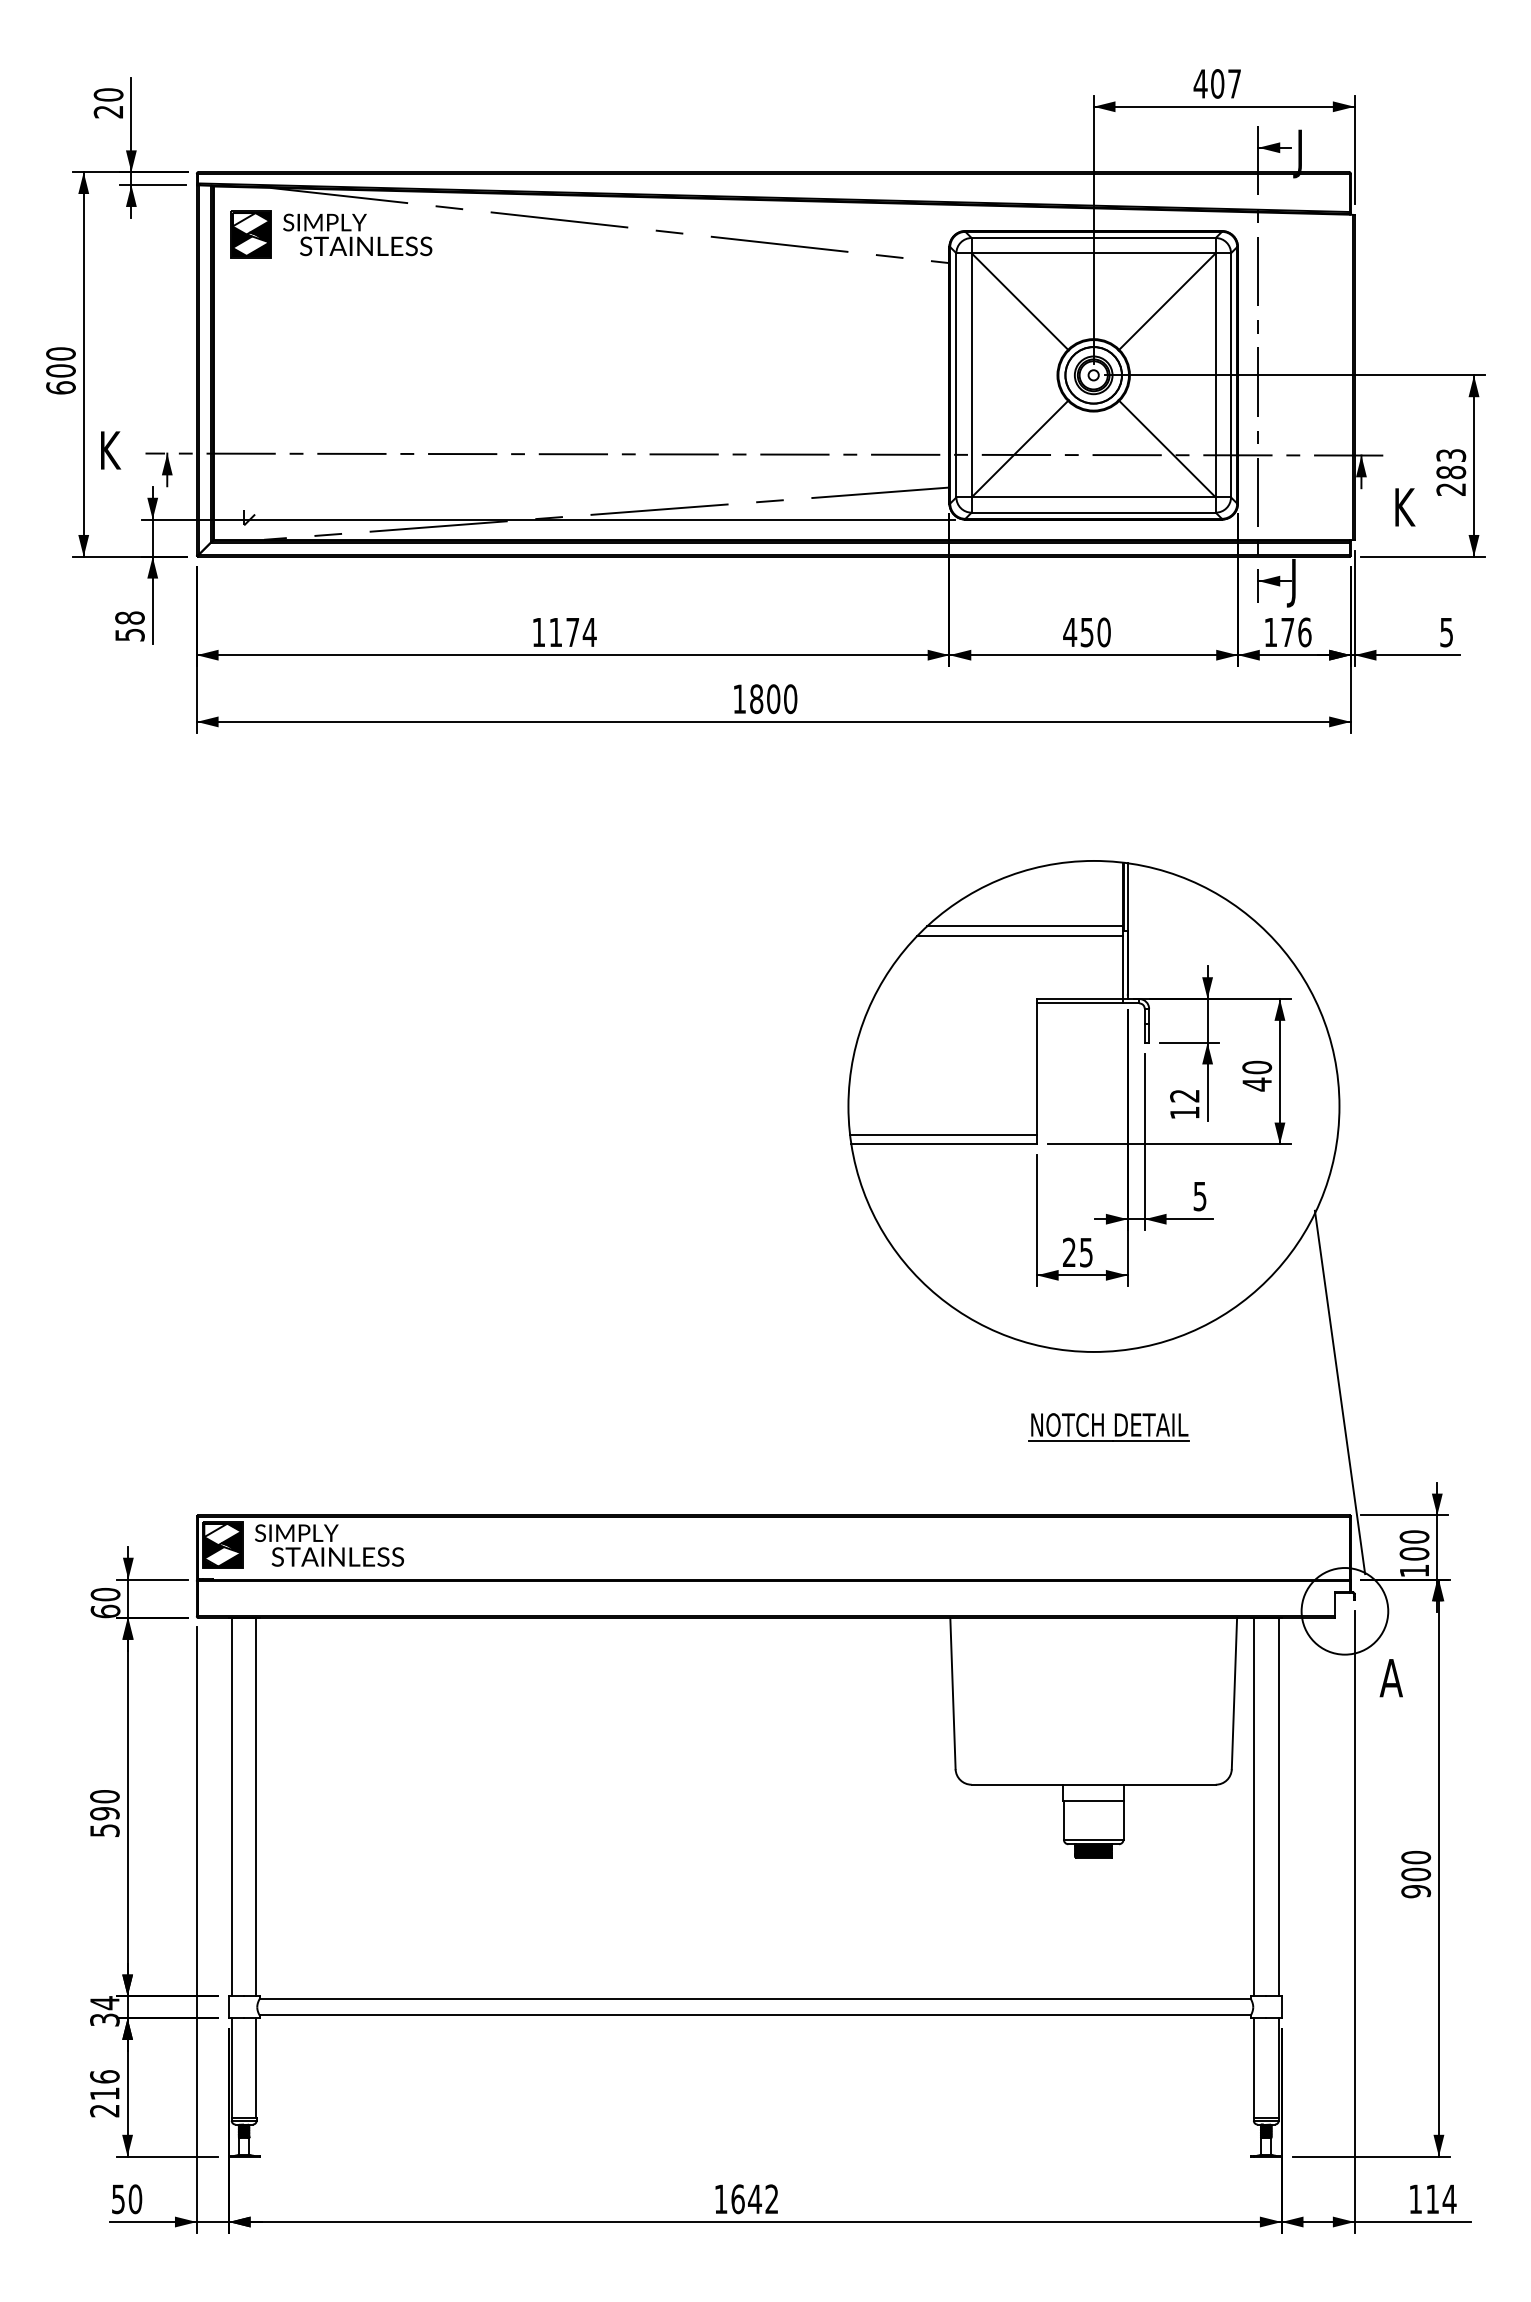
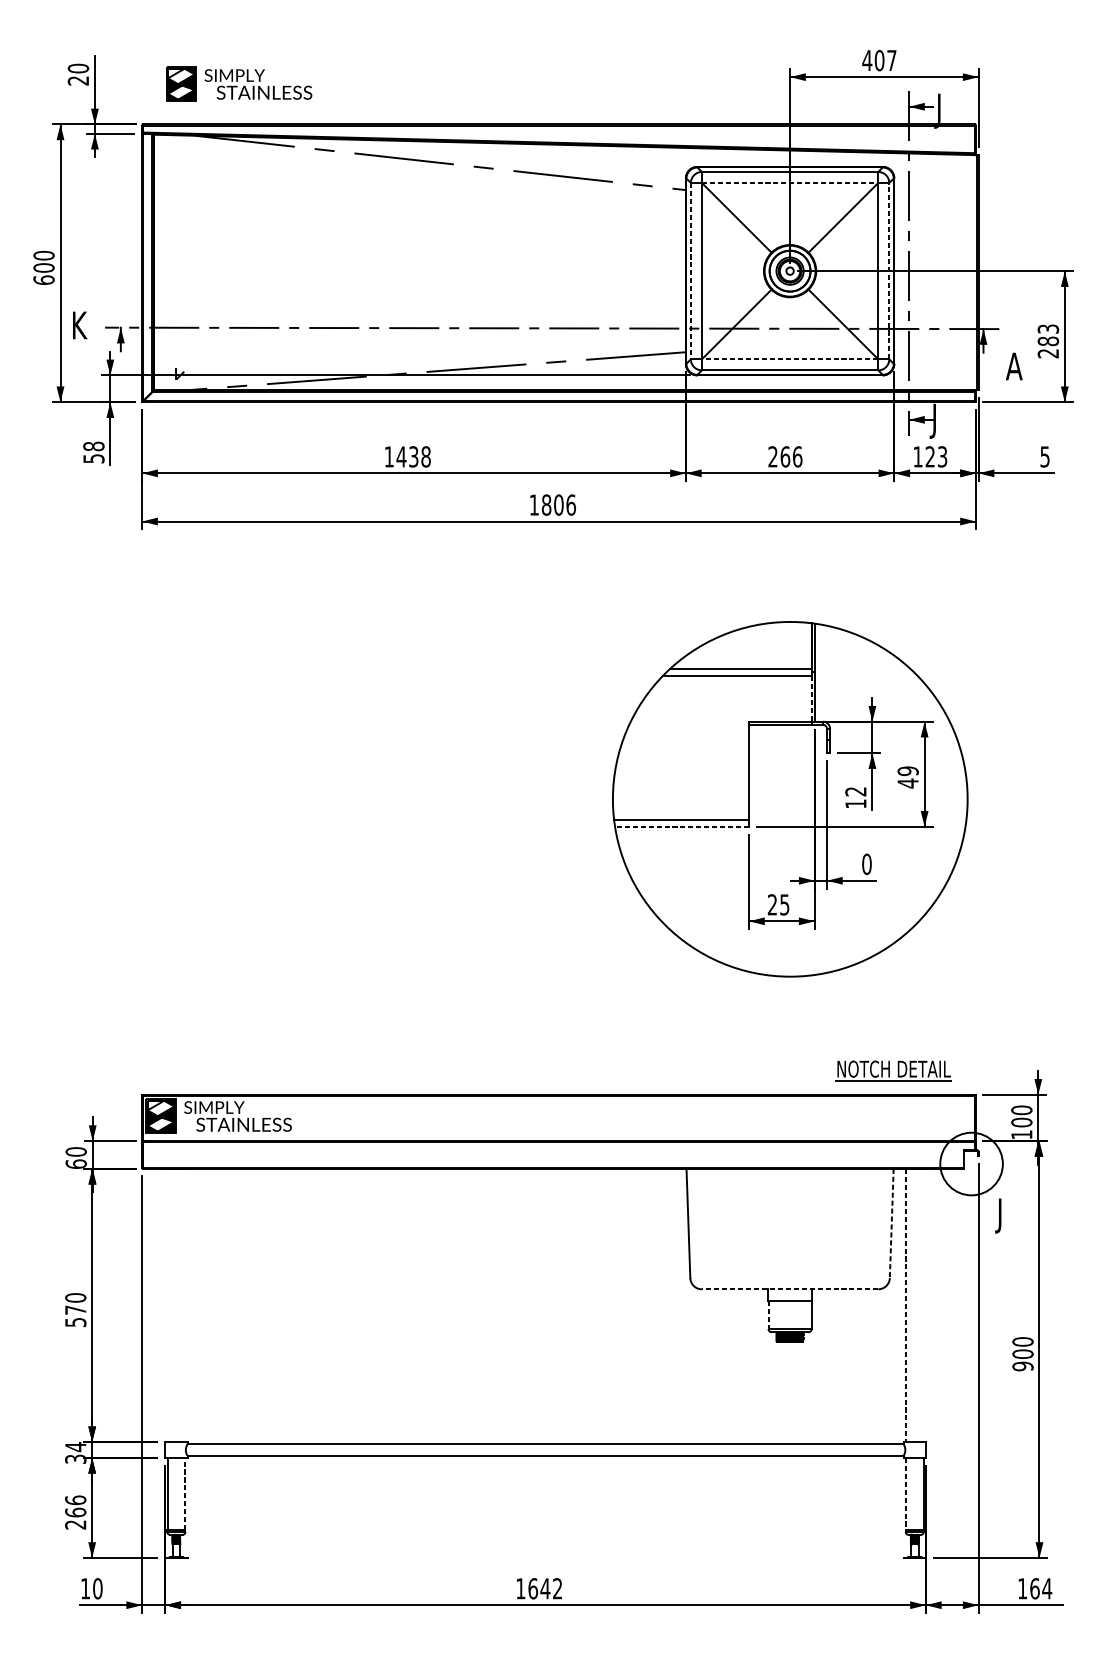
part: (331, 234) -> (239, 84), moved
line: (1094, 253) -> (790, 183), solid -> dashed
line: (1231, 374) -> (889, 270), solid -> dashed
line: (956, 375) -> (690, 271), solid -> dashed
line: (1093, 497) -> (789, 359), solid -> dashed
text: (1403, 507) -> (1013, 366), K -> A
text: (572, 632) -> (413, 456), 1174 -> 1438
text: (1086, 632) -> (784, 456), 450 -> 266
text: (1296, 632) -> (936, 456), 176 -> 123
text: (790, 698) -> (571, 504), 1800 -> 1806
line: (1123, 968) -> (811, 699), solid -> dashed
text: (1257, 1067) -> (908, 771), 40 -> 49
line: (944, 1144) -> (682, 826), solid -> dashed
text: (1199, 1196) -> (866, 864), 5 -> 0
line: (1339, 1392) -> (967, 1005), removed
part: (1108, 1427) -> (893, 1070), moved
text: (1389, 1683) -> (1003, 1216), A -> J
line: (1234, 1693) -> (891, 1223), solid -> dashed
line: (1093, 1784) -> (789, 1289), solid -> dashed
line: (232, 1807) -> (167, 1305), removed
line: (256, 1807) -> (185, 1305), removed
line: (1254, 1807) -> (906, 1305), solid -> dashed
line: (1278, 1807) -> (923, 1305), removed
text: (104, 1813) -> (75, 1310), 590 -> 570
line: (1063, 1821) -> (768, 1315), solid -> dashed
line: (256, 2067) -> (185, 1493), solid -> dashed
line: (1254, 2068) -> (906, 1494), solid -> dashed
text: (104, 2093) -> (75, 1512), 216 -> 266
text: (118, 2199) -> (85, 1588), 50 -> 10
text: (1432, 2199) -> (1034, 1588), 114 -> 164

